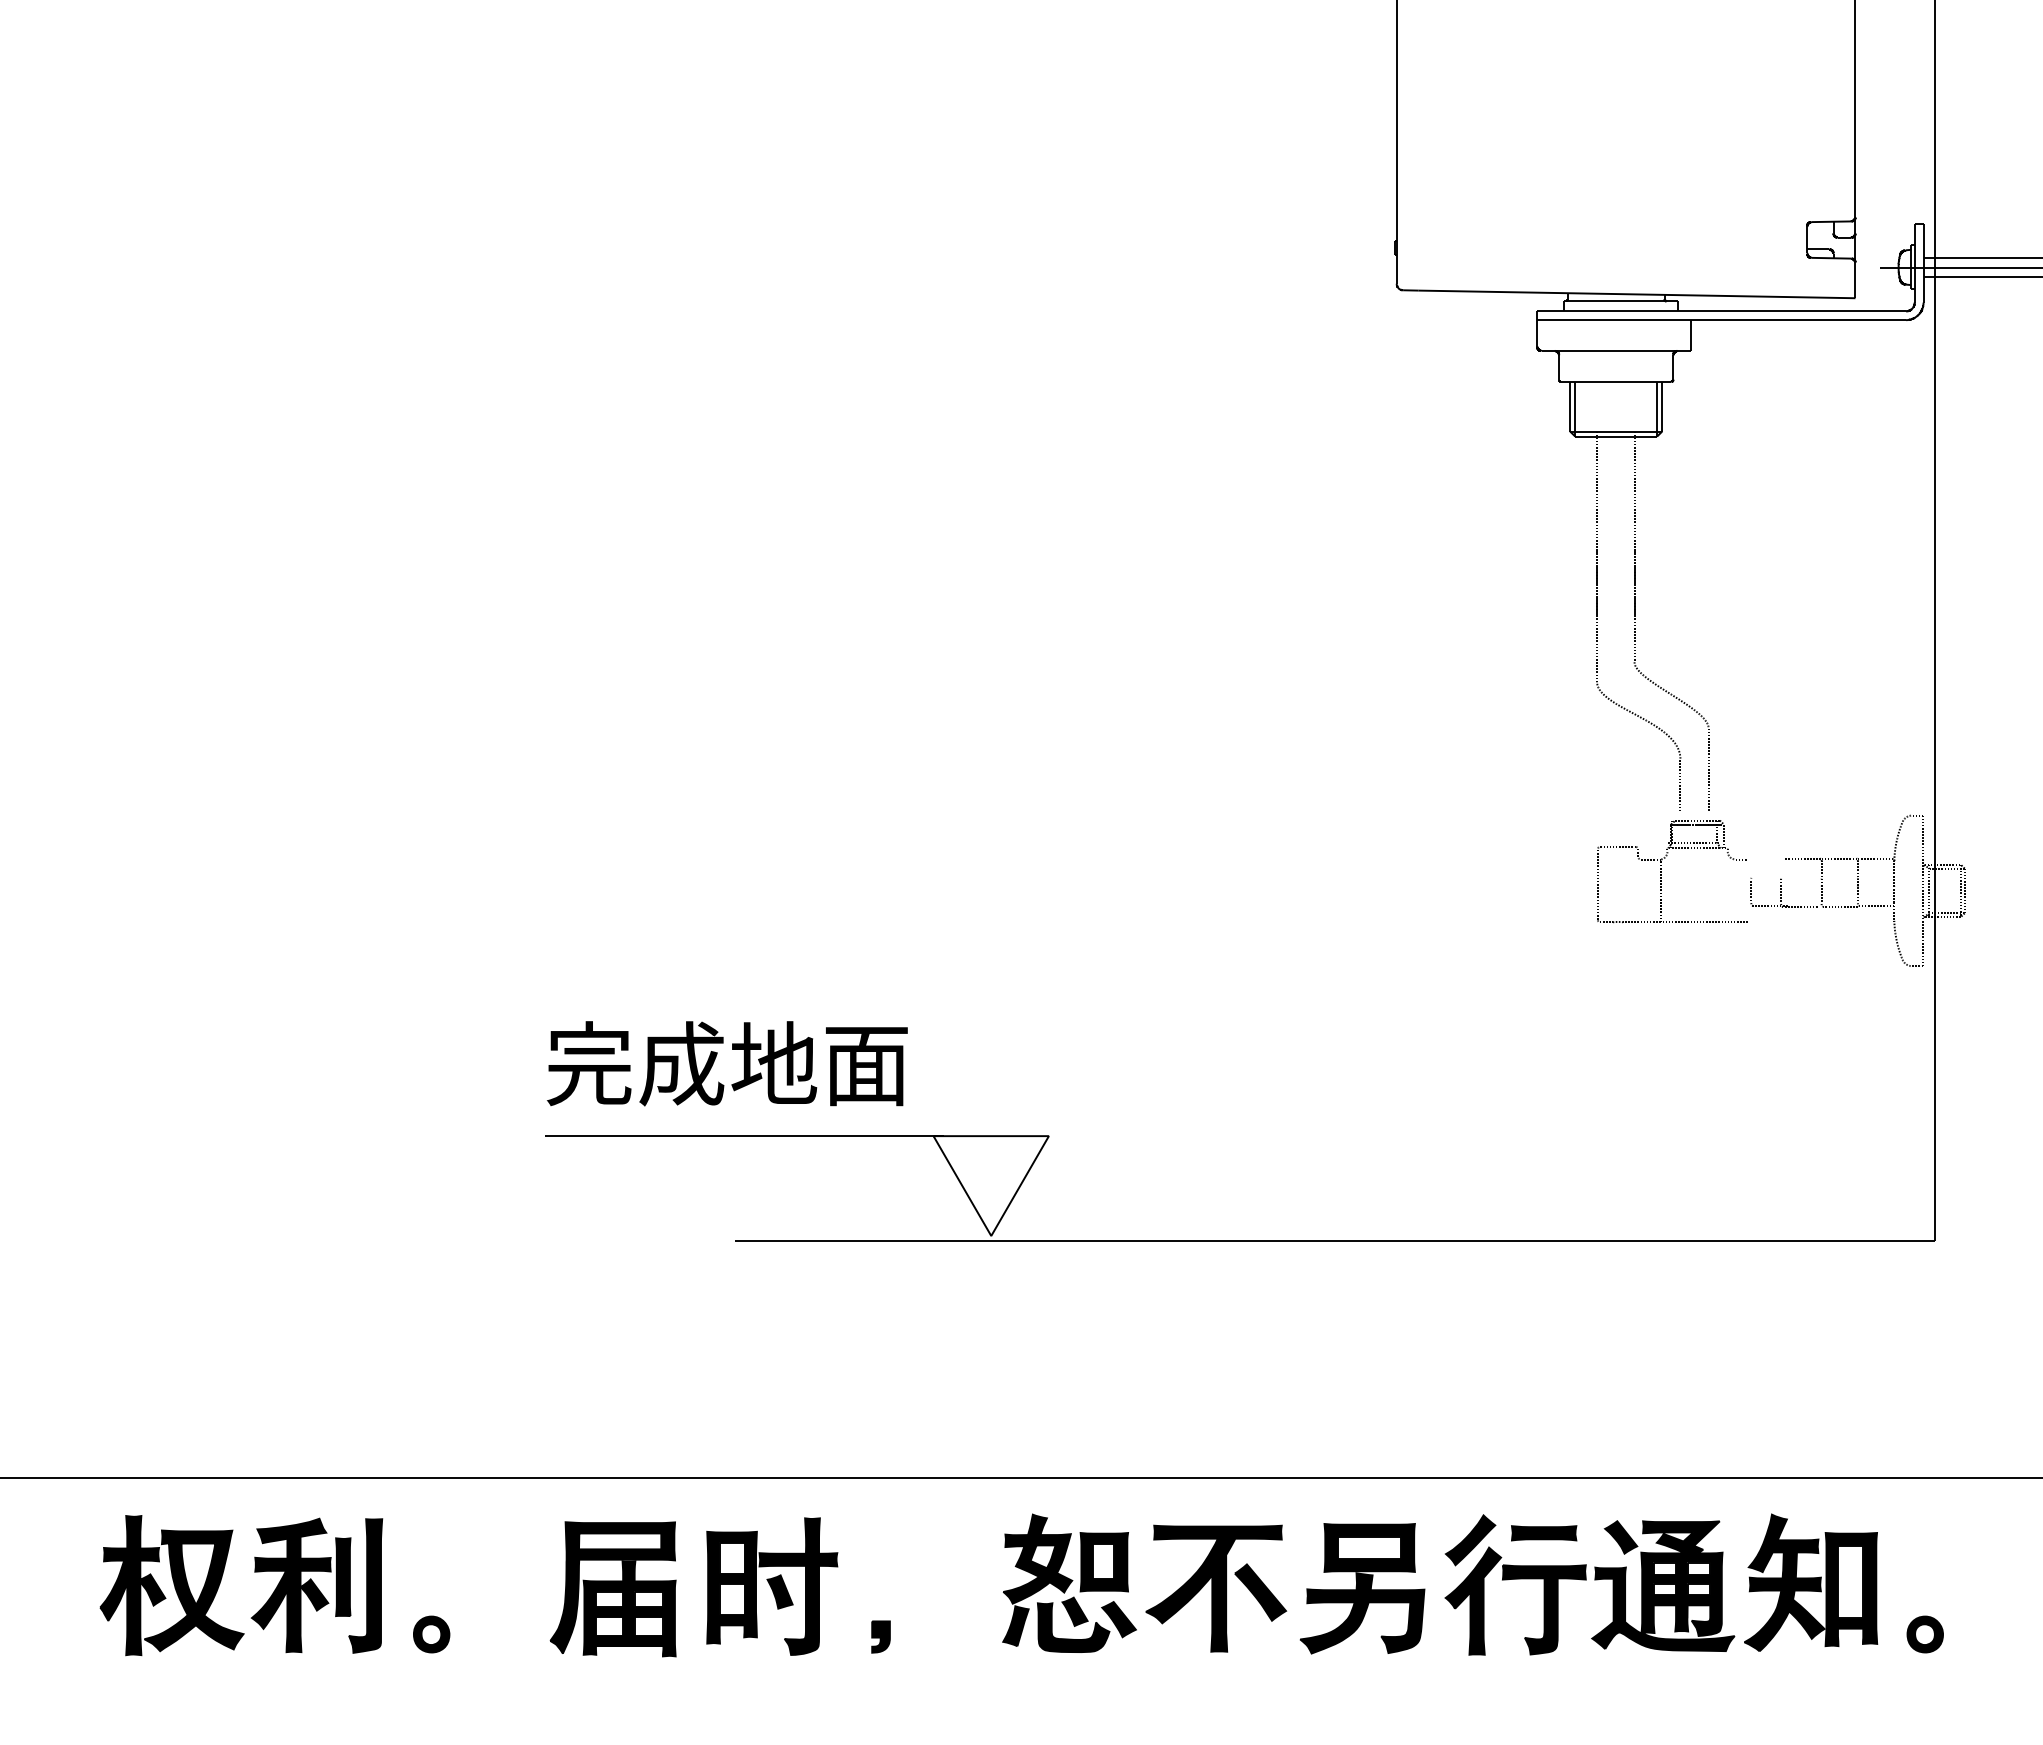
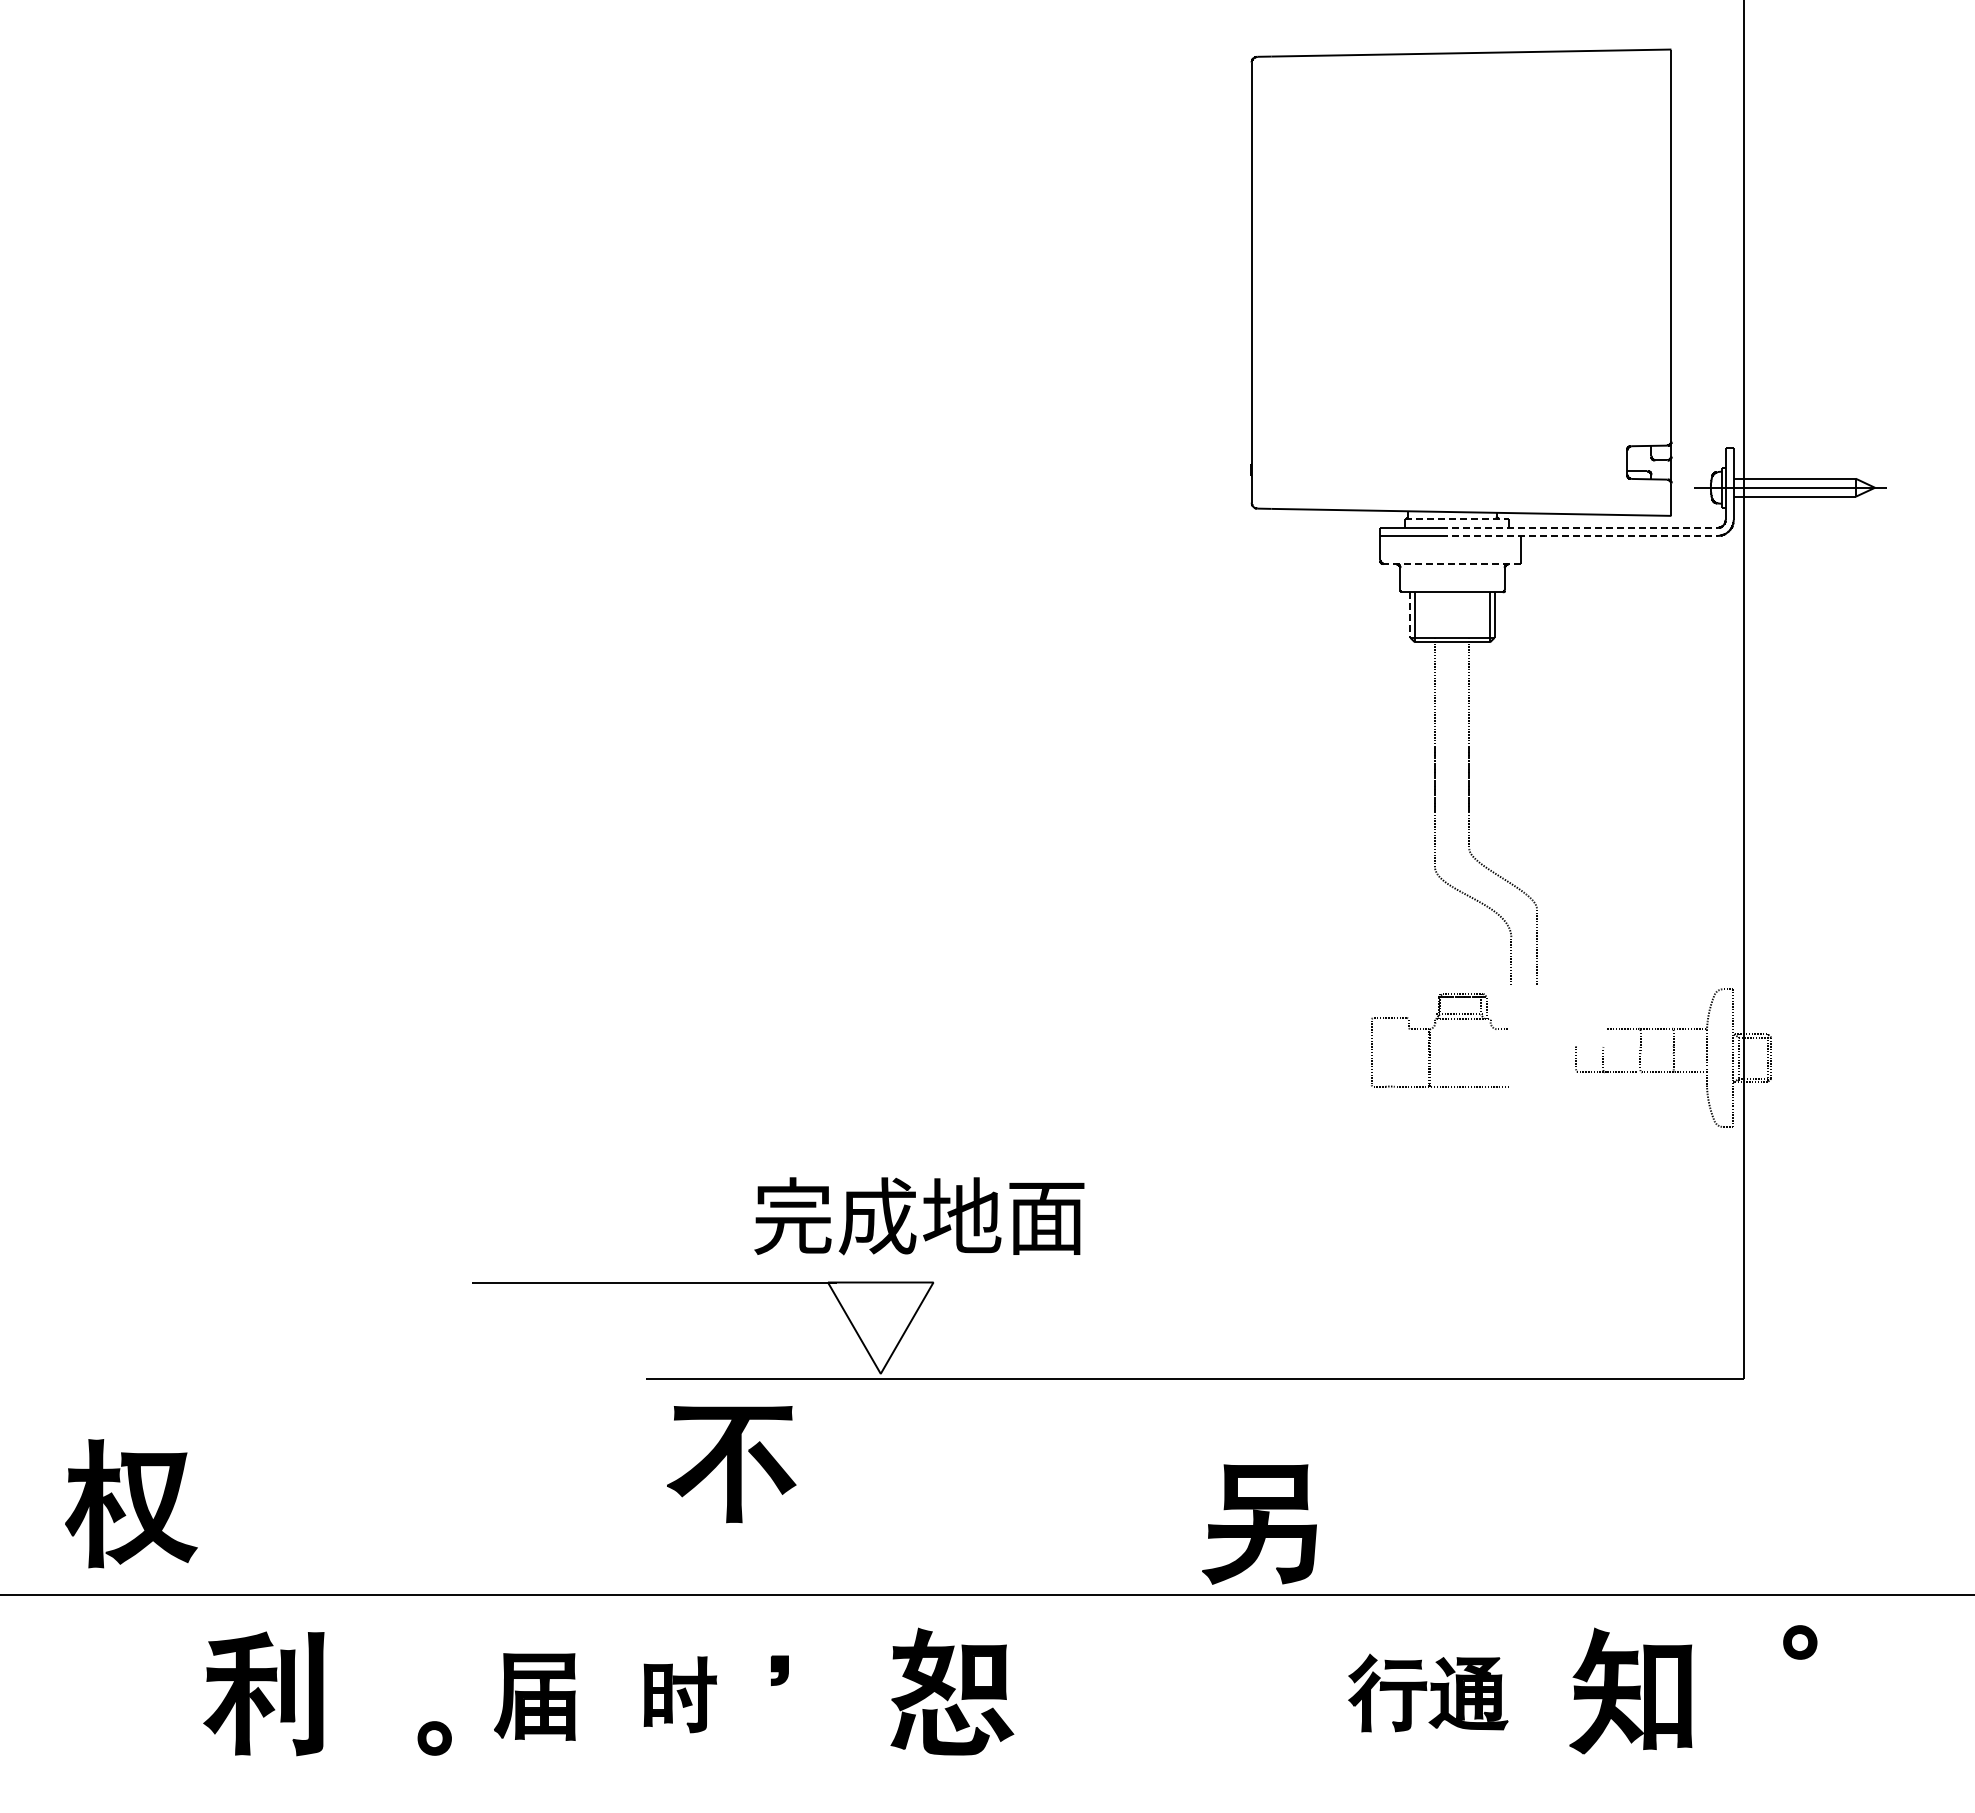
line: (1620, 301) -> (1456, 518), solid -> dashed
line: (1754, 310) -> (1579, 527), solid -> dashed
line: (1754, 319) -> (1579, 535), solid -> dashed
line: (1616, 351) -> (1452, 564), solid -> dashed
line: (1570, 407) -> (1410, 615), solid -> dashed
part: (1662, 871) -> (1430, 1040), moved
text: (727, 1064) -> (919, 1216), moved
part: (1589, 1584) -> (1428, 1692), size x0.6
part: (172, 1585) -> (131, 1503), moved
part: (772, 1586) -> (680, 1694), size x0.6
part: (612, 1588) -> (534, 1696), size x0.7
part: (1216, 1588) -> (731, 1464), moved
part: (1362, 1588) -> (1259, 1524), moved
part: (431, 1634) -> (434, 1738), moved
part: (1925, 1634) -> (1800, 1642), moved
part: (880, 1636) -> (779, 1670), moved

